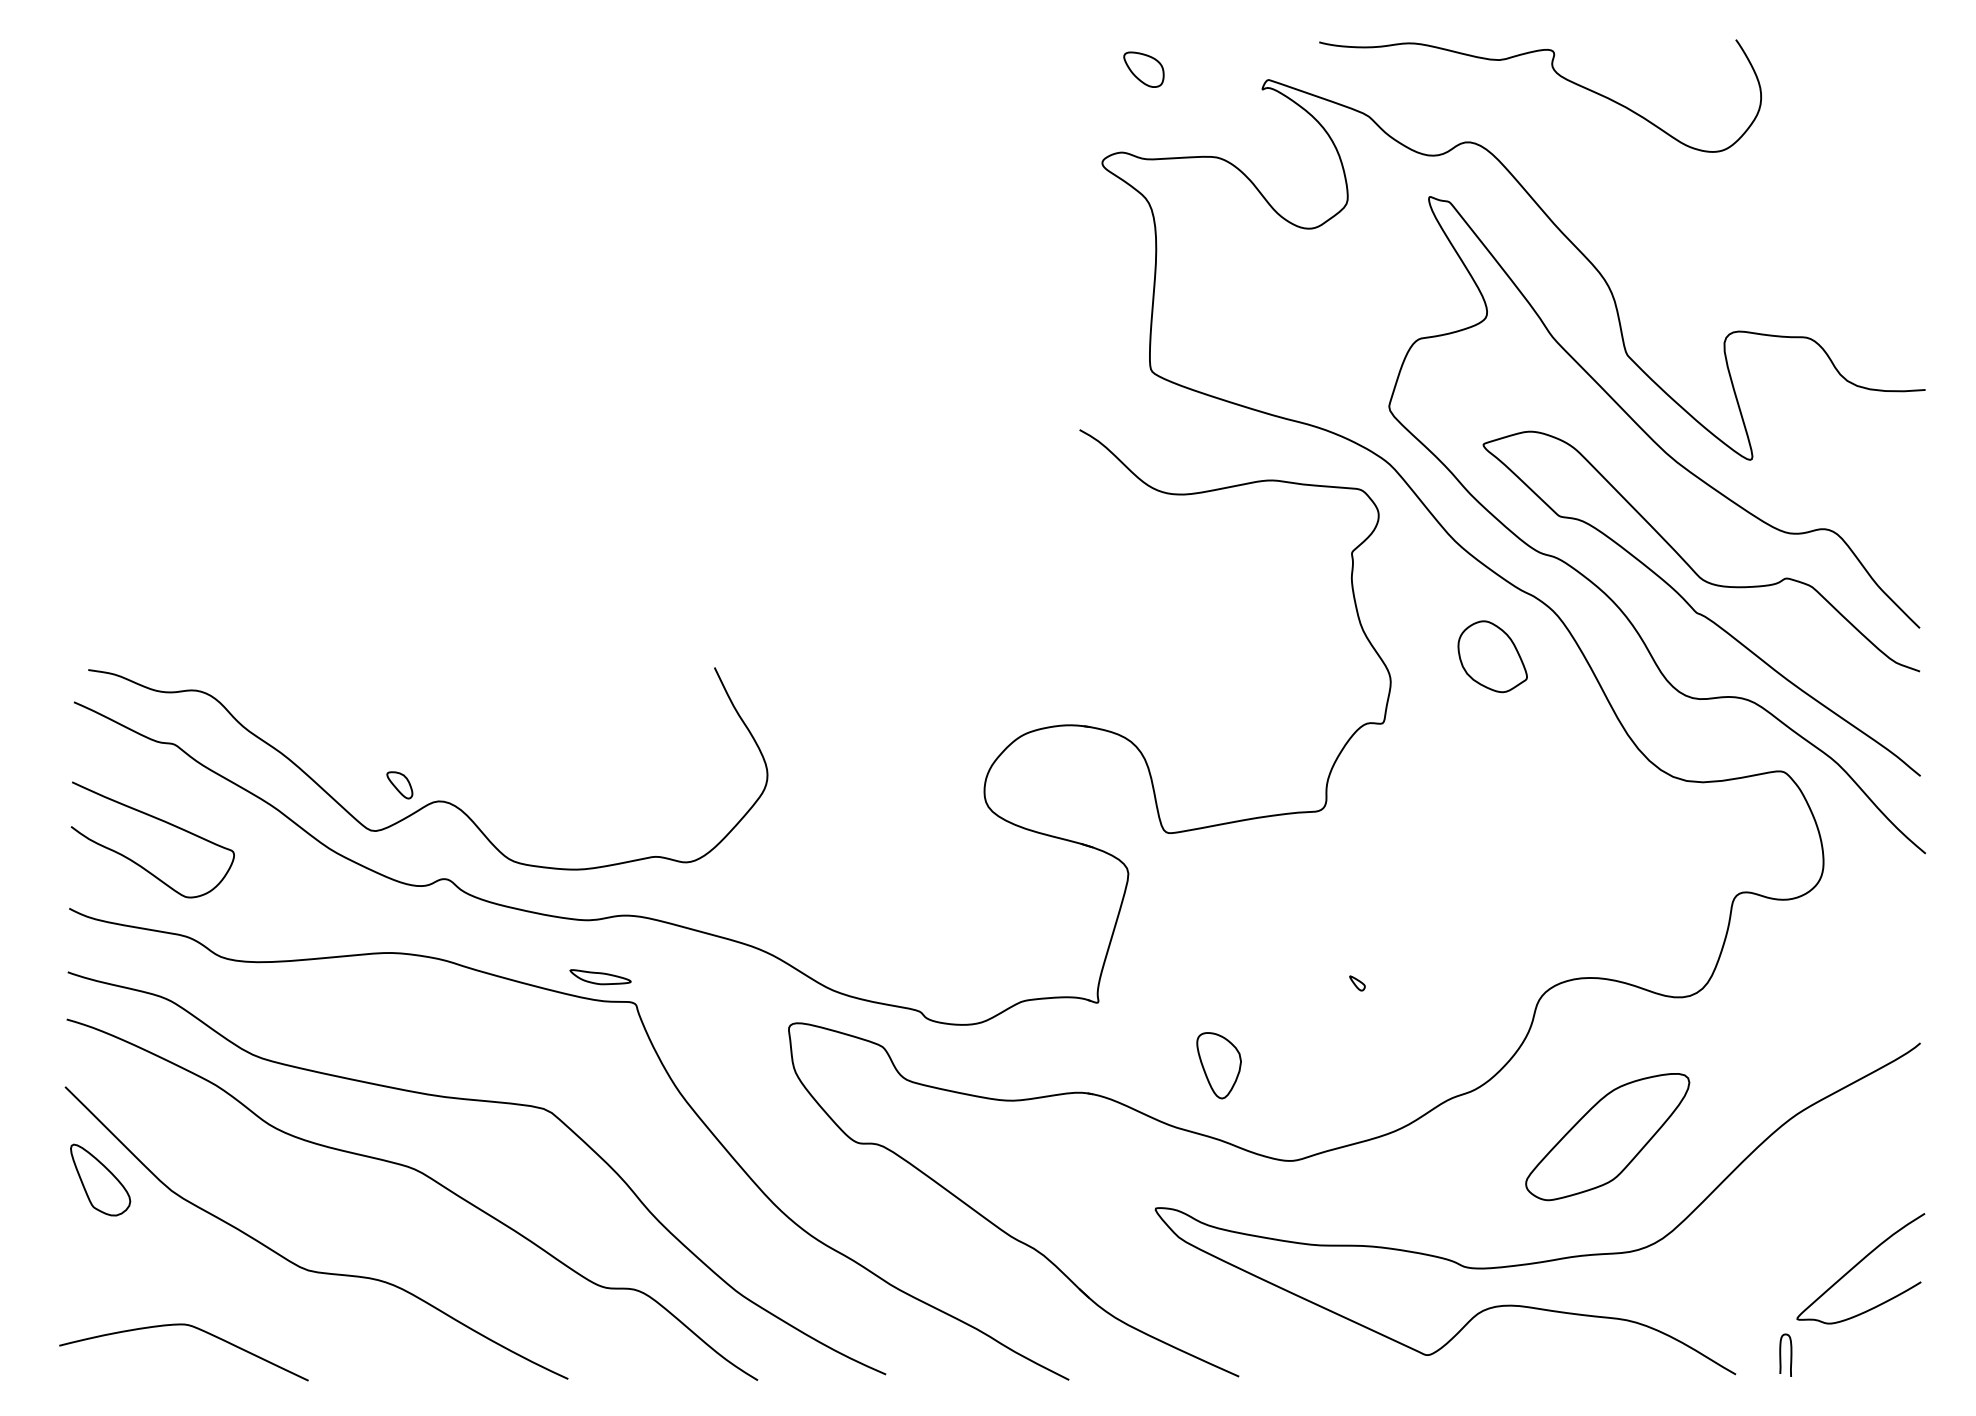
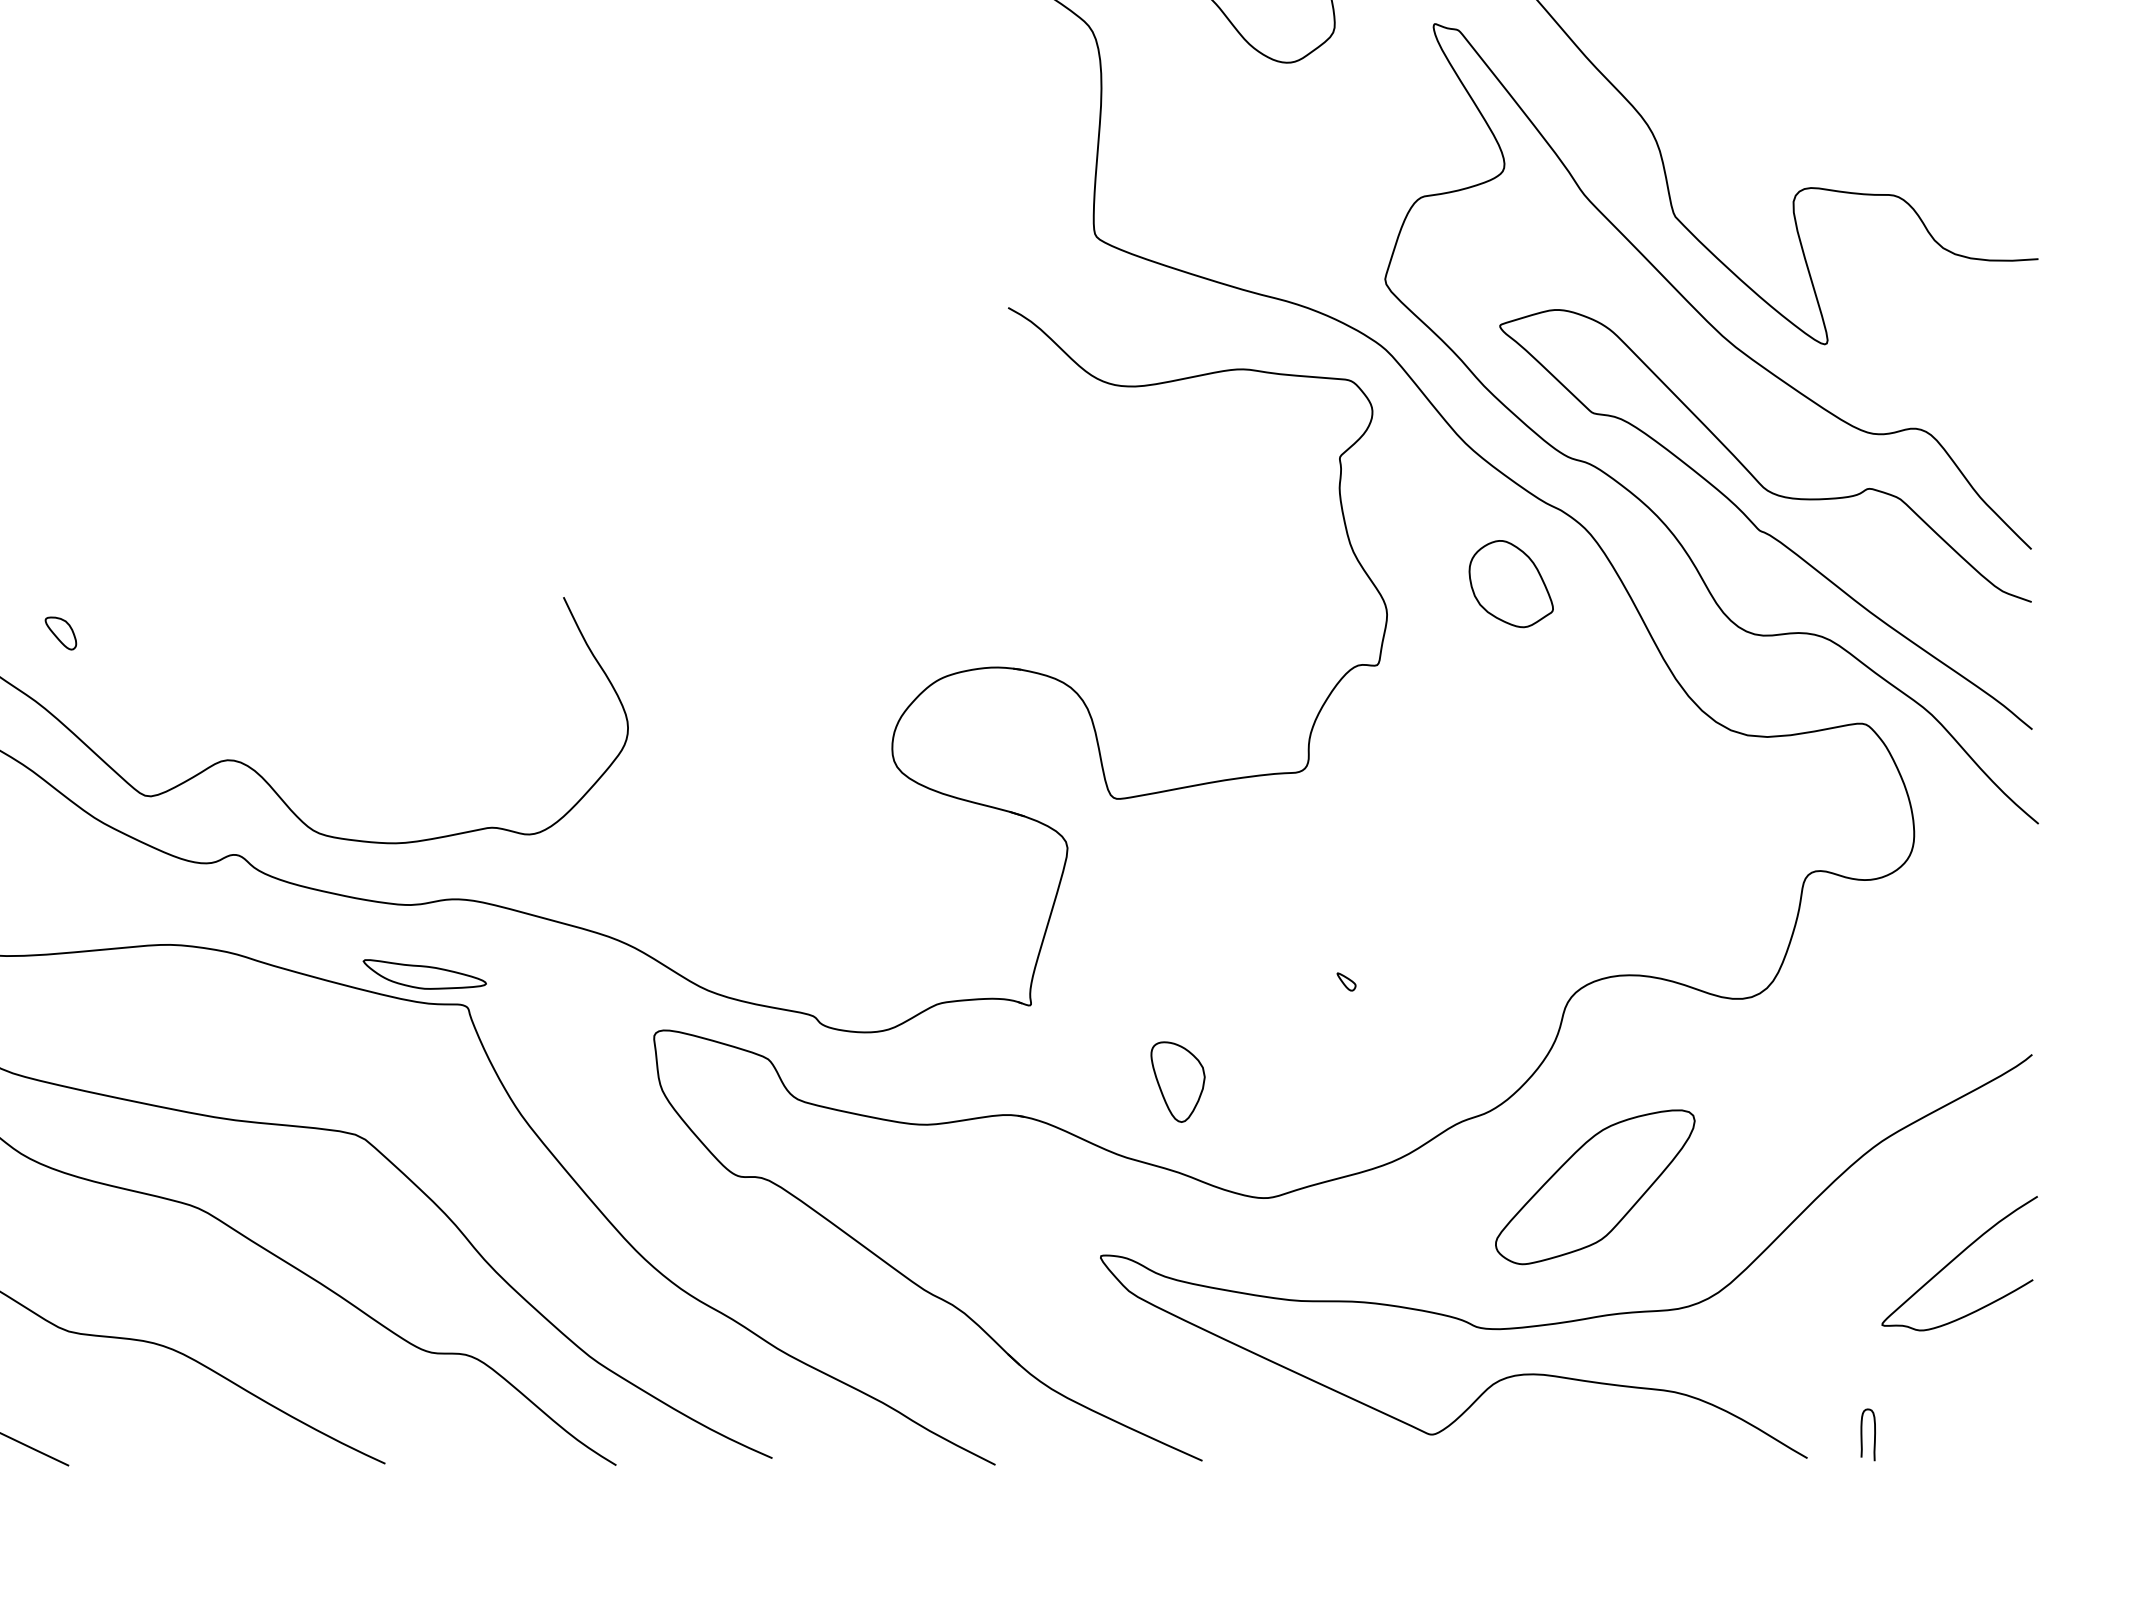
part: (399, 785) -> (60, 633), moved
part: (600, 976) -> (424, 973), size x1.67
part: (1607, 1137) -> (1595, 1187), moved
curve: (1857, 1265) -> (1955, 1259), moved

